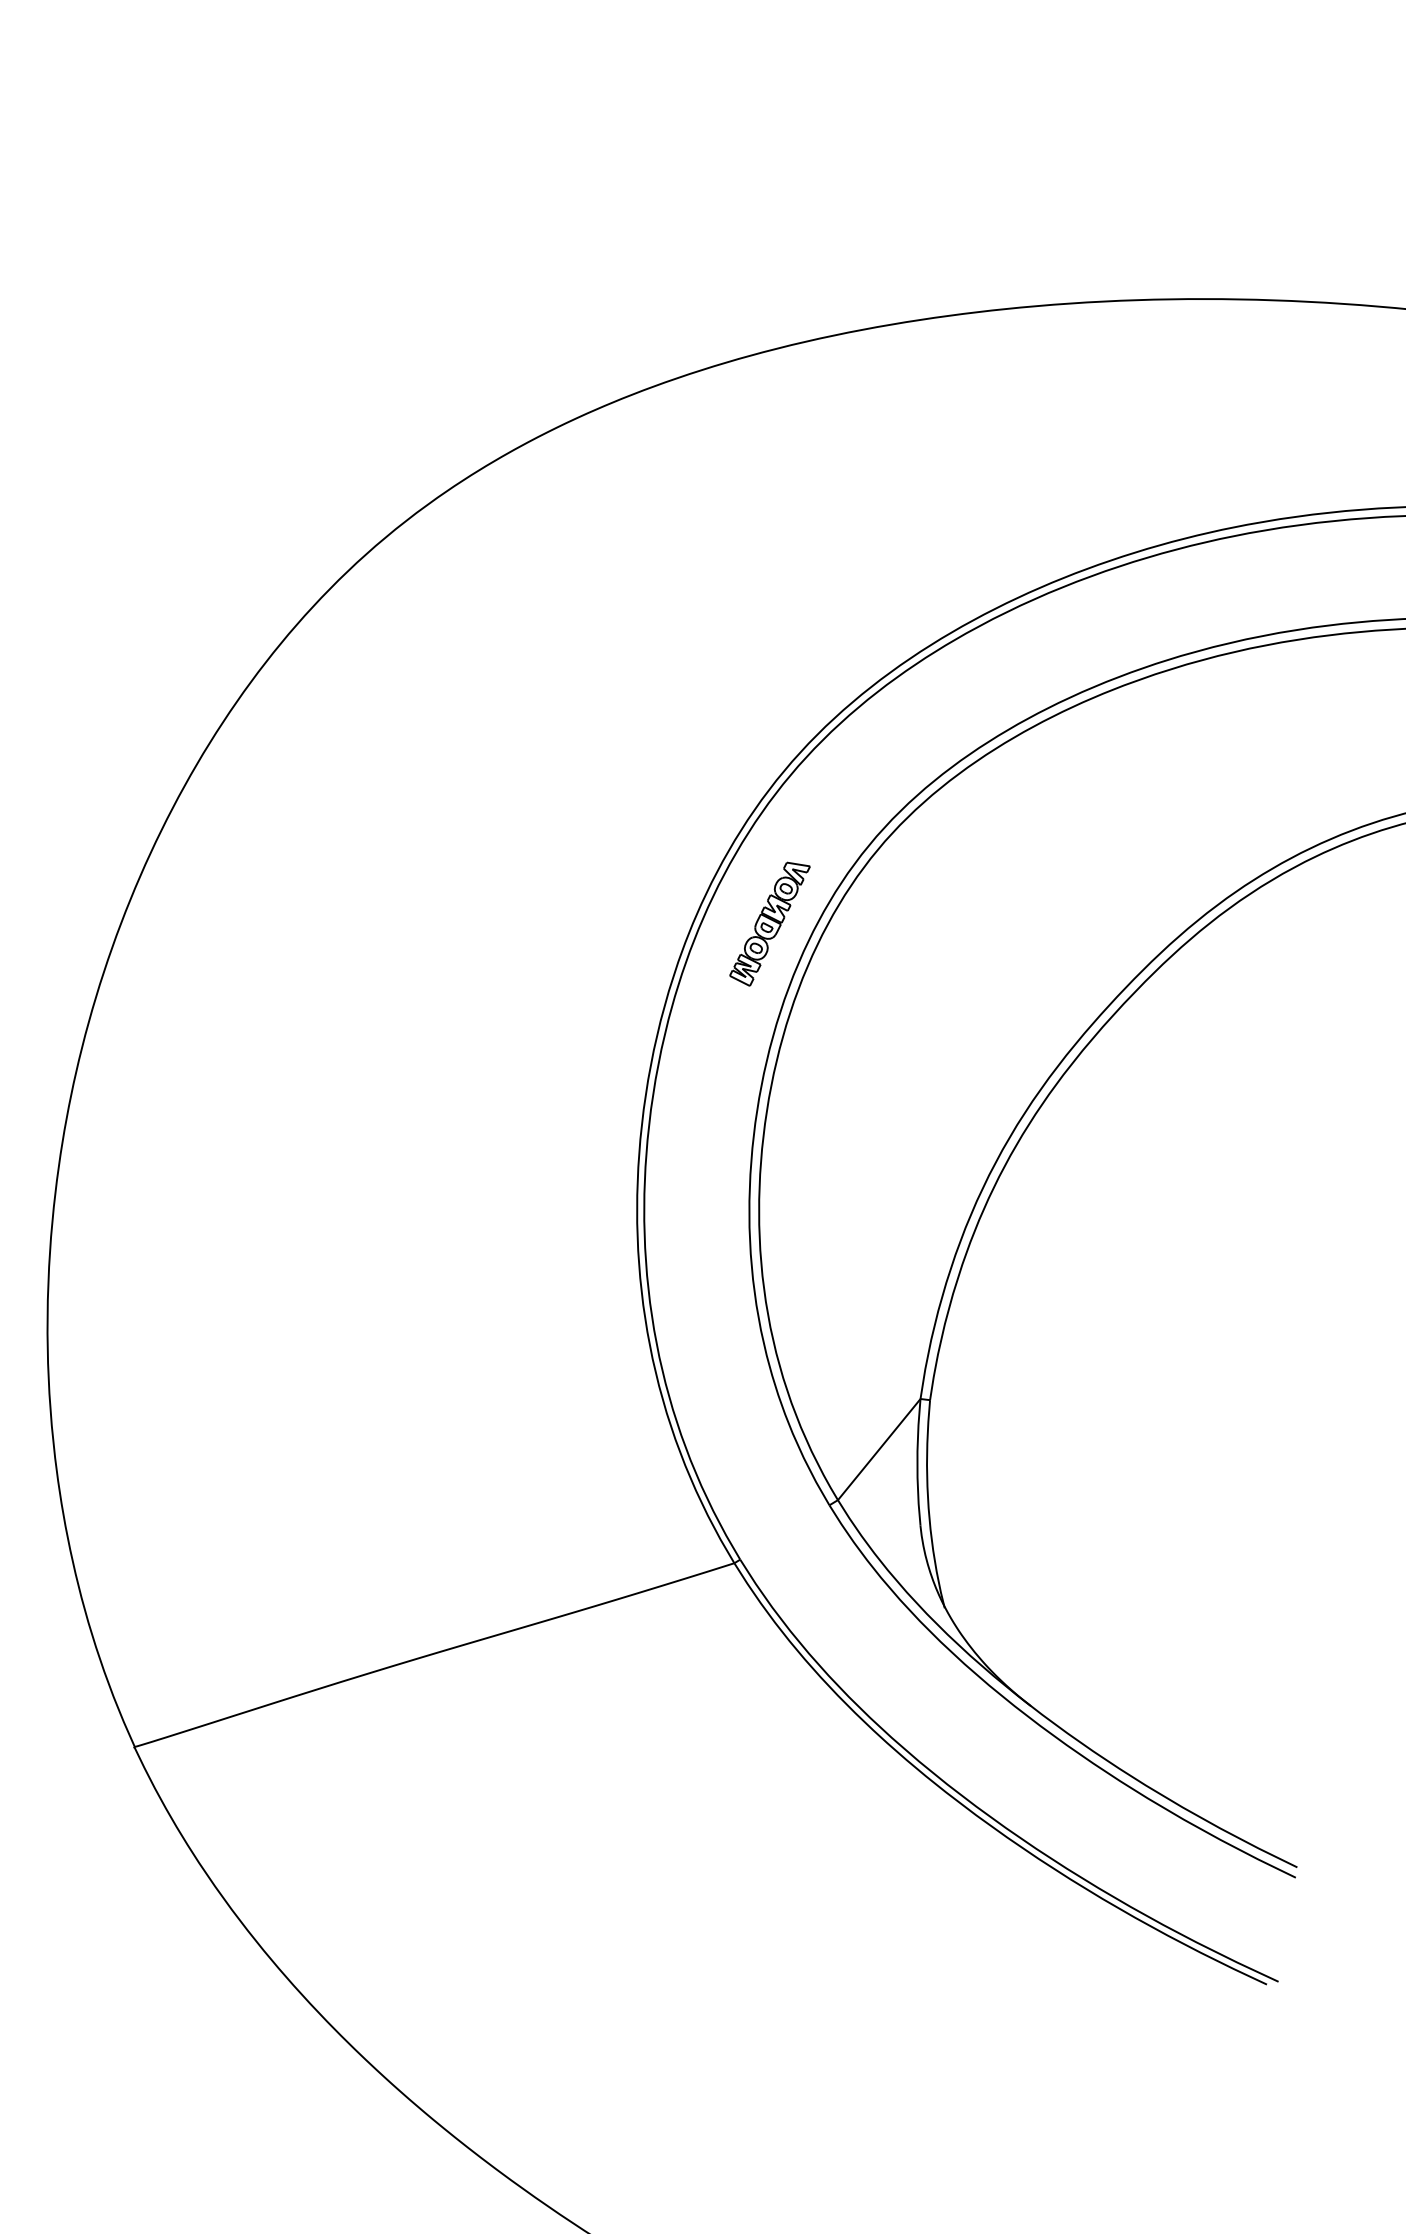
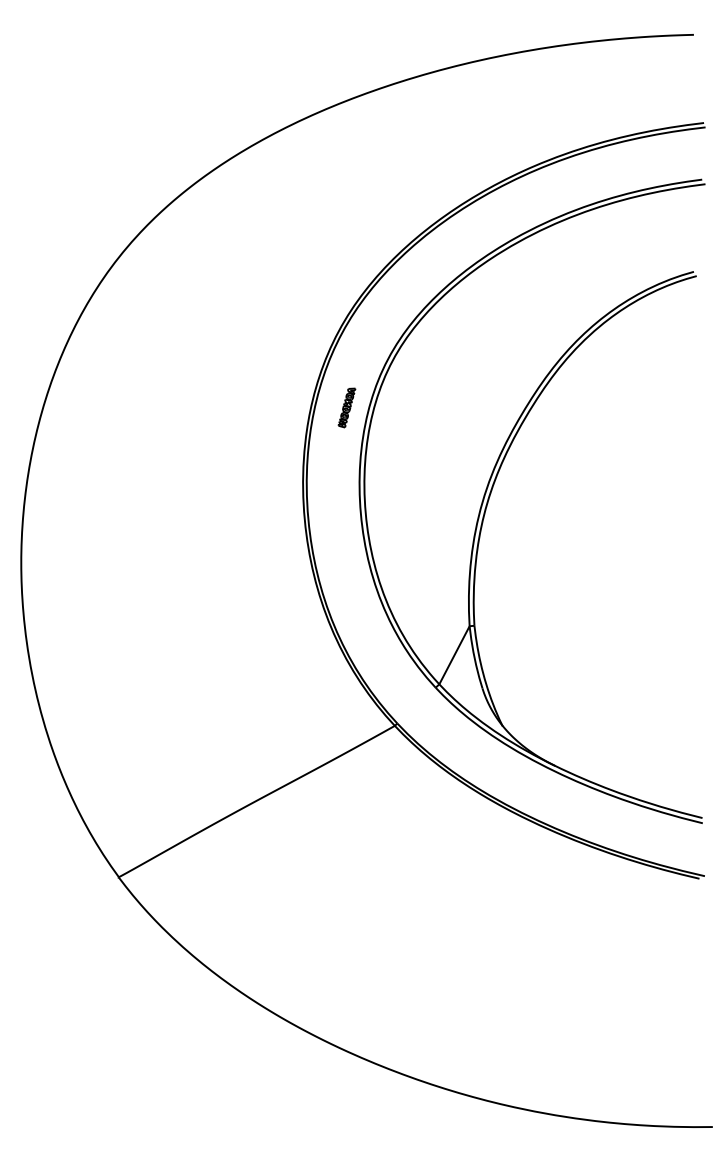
part: (768, 922) -> (346, 407), size x0.6

